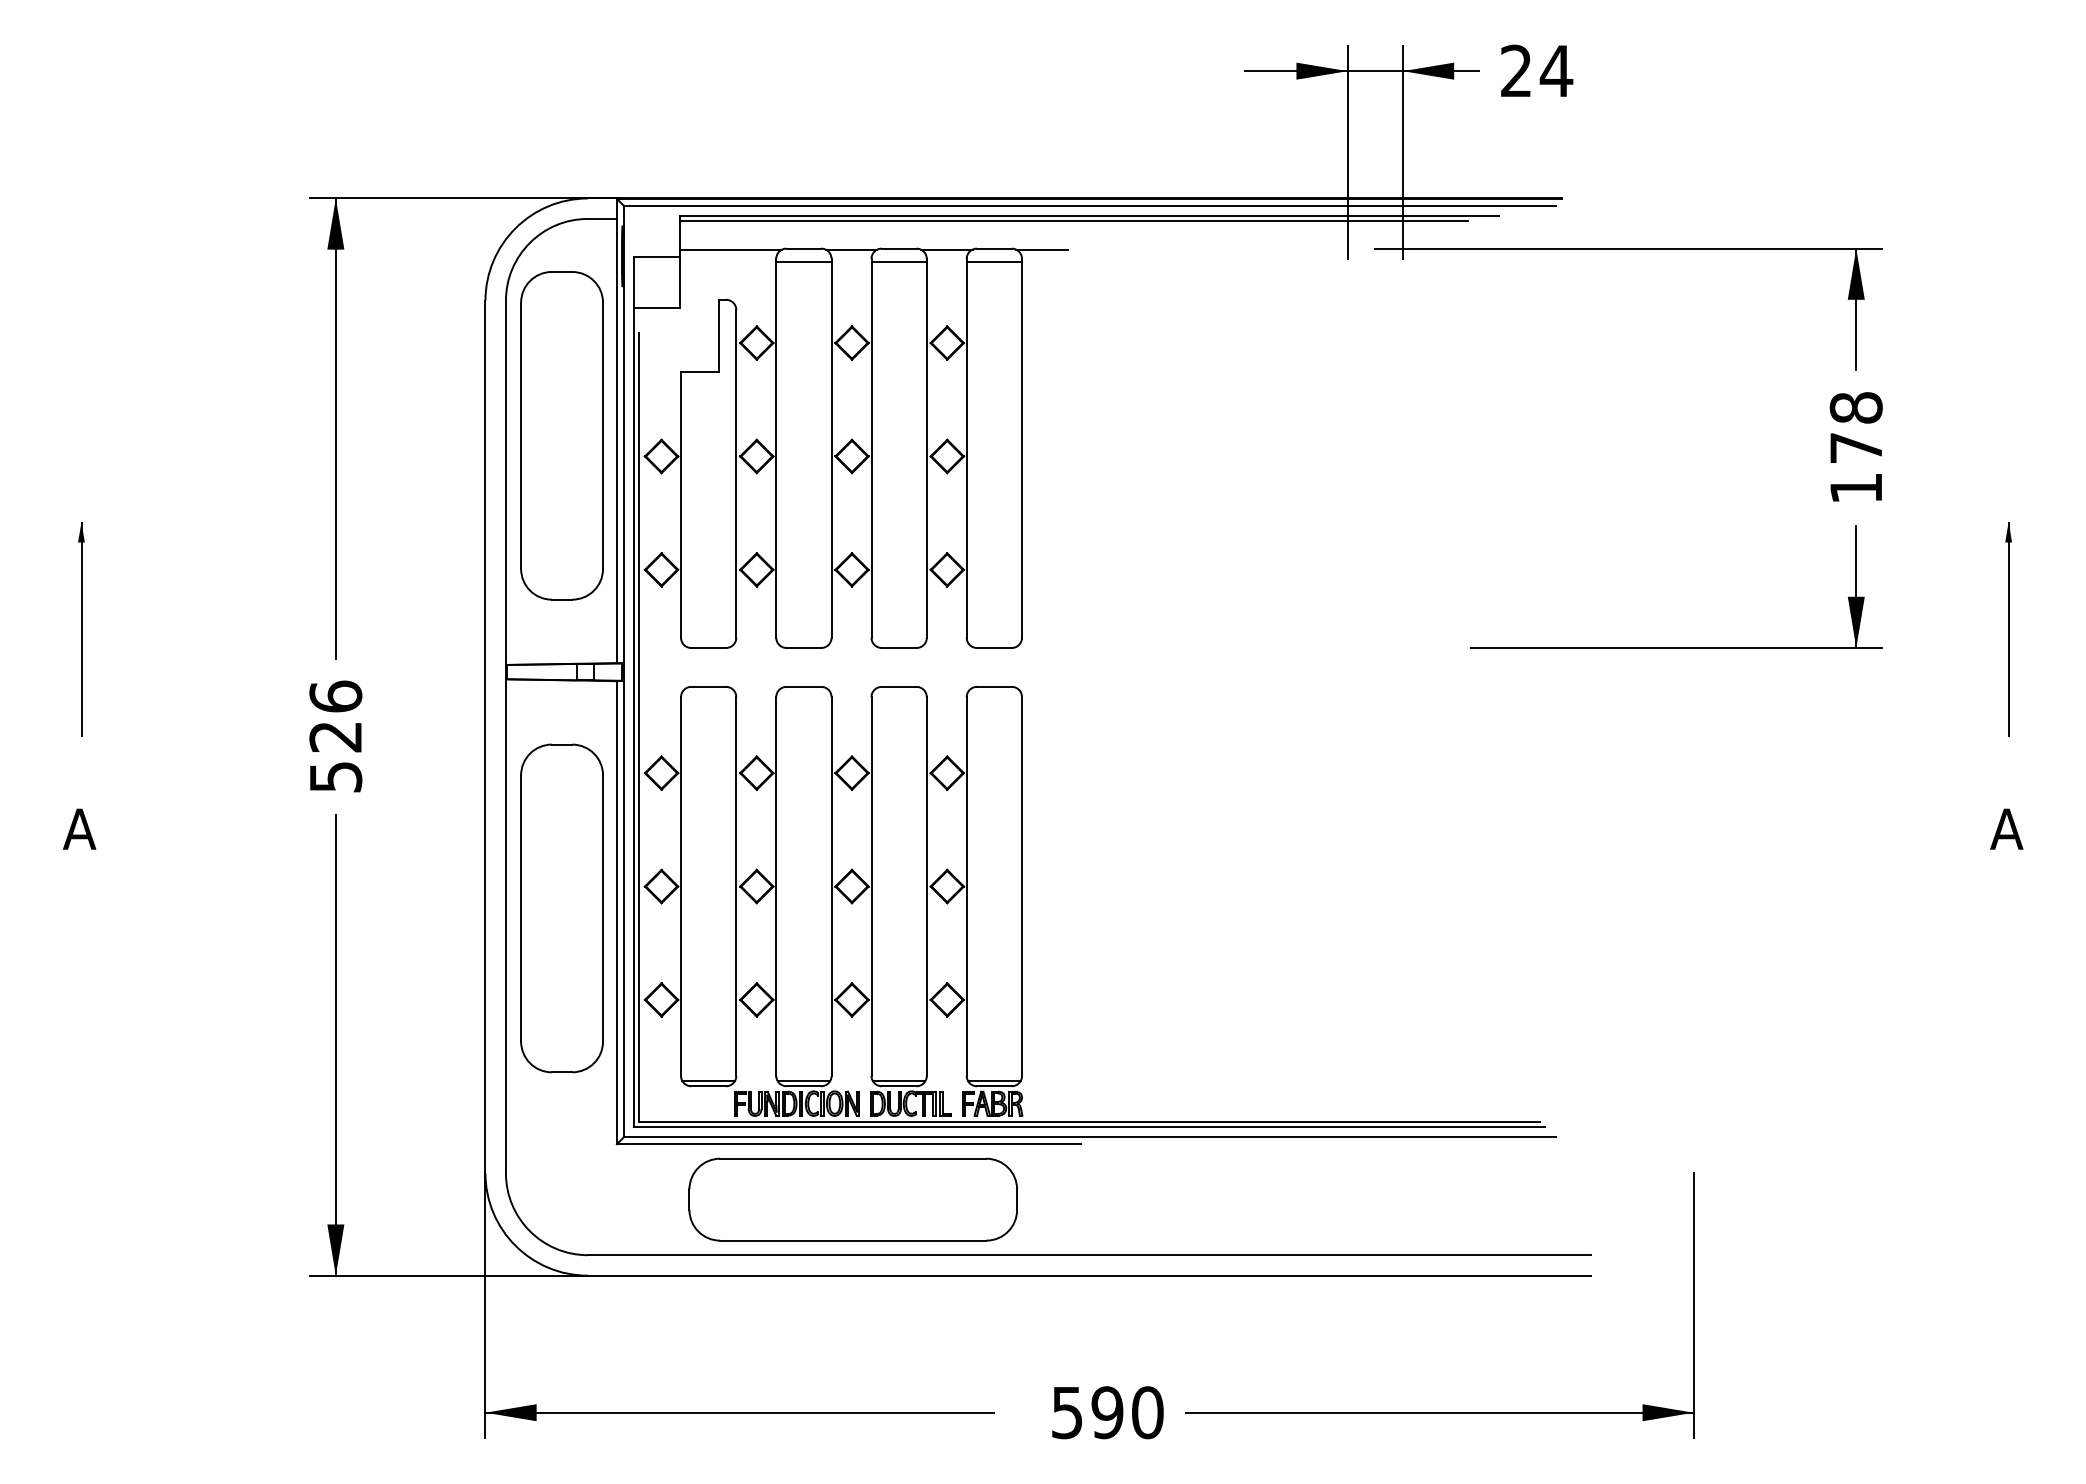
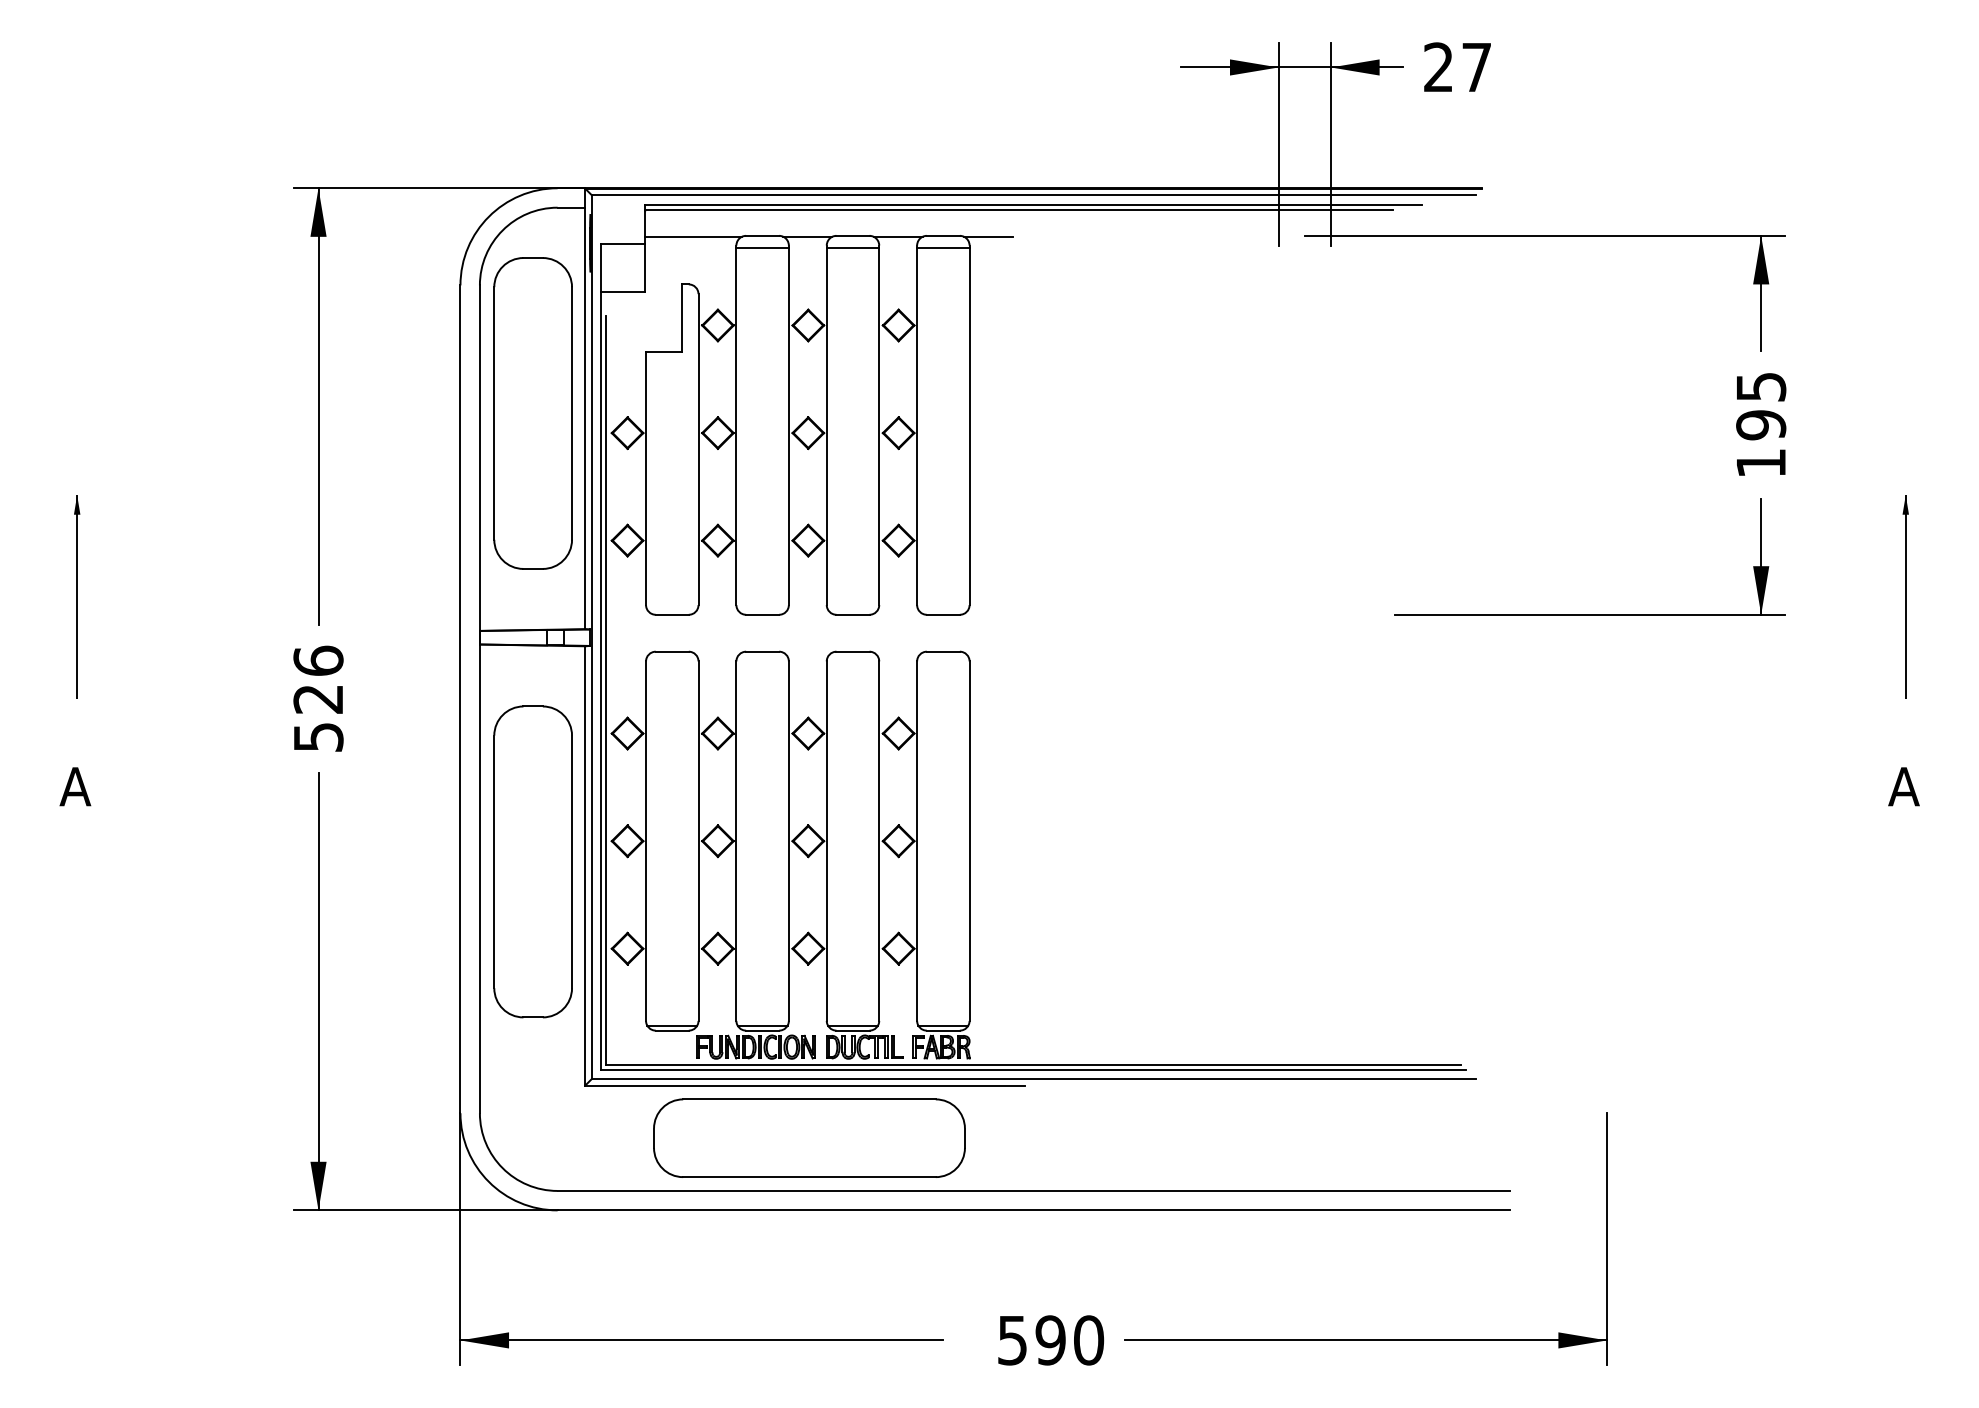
text: (1556, 71) -> (1476, 67), 24 -> 27
text: (1856, 428) -> (1761, 406), 178 -> 195

